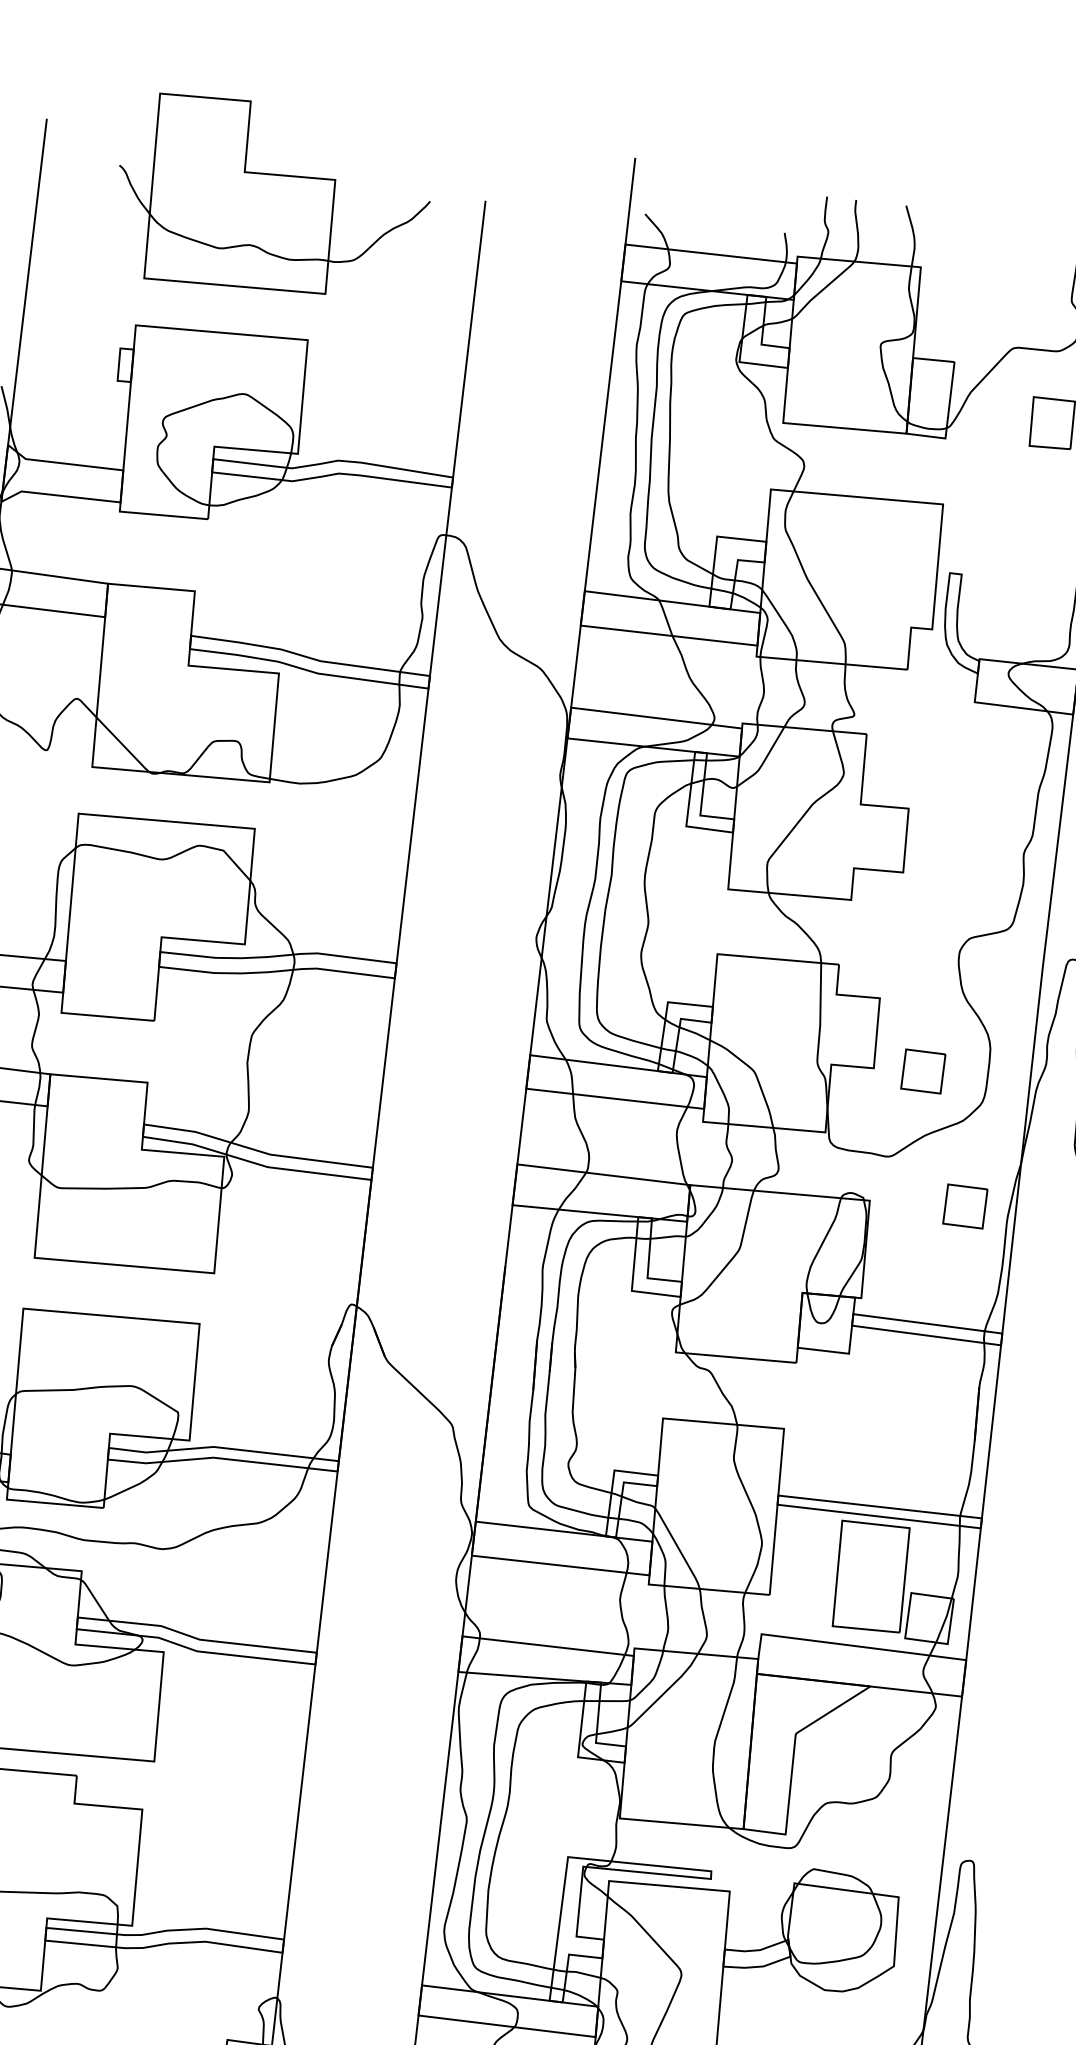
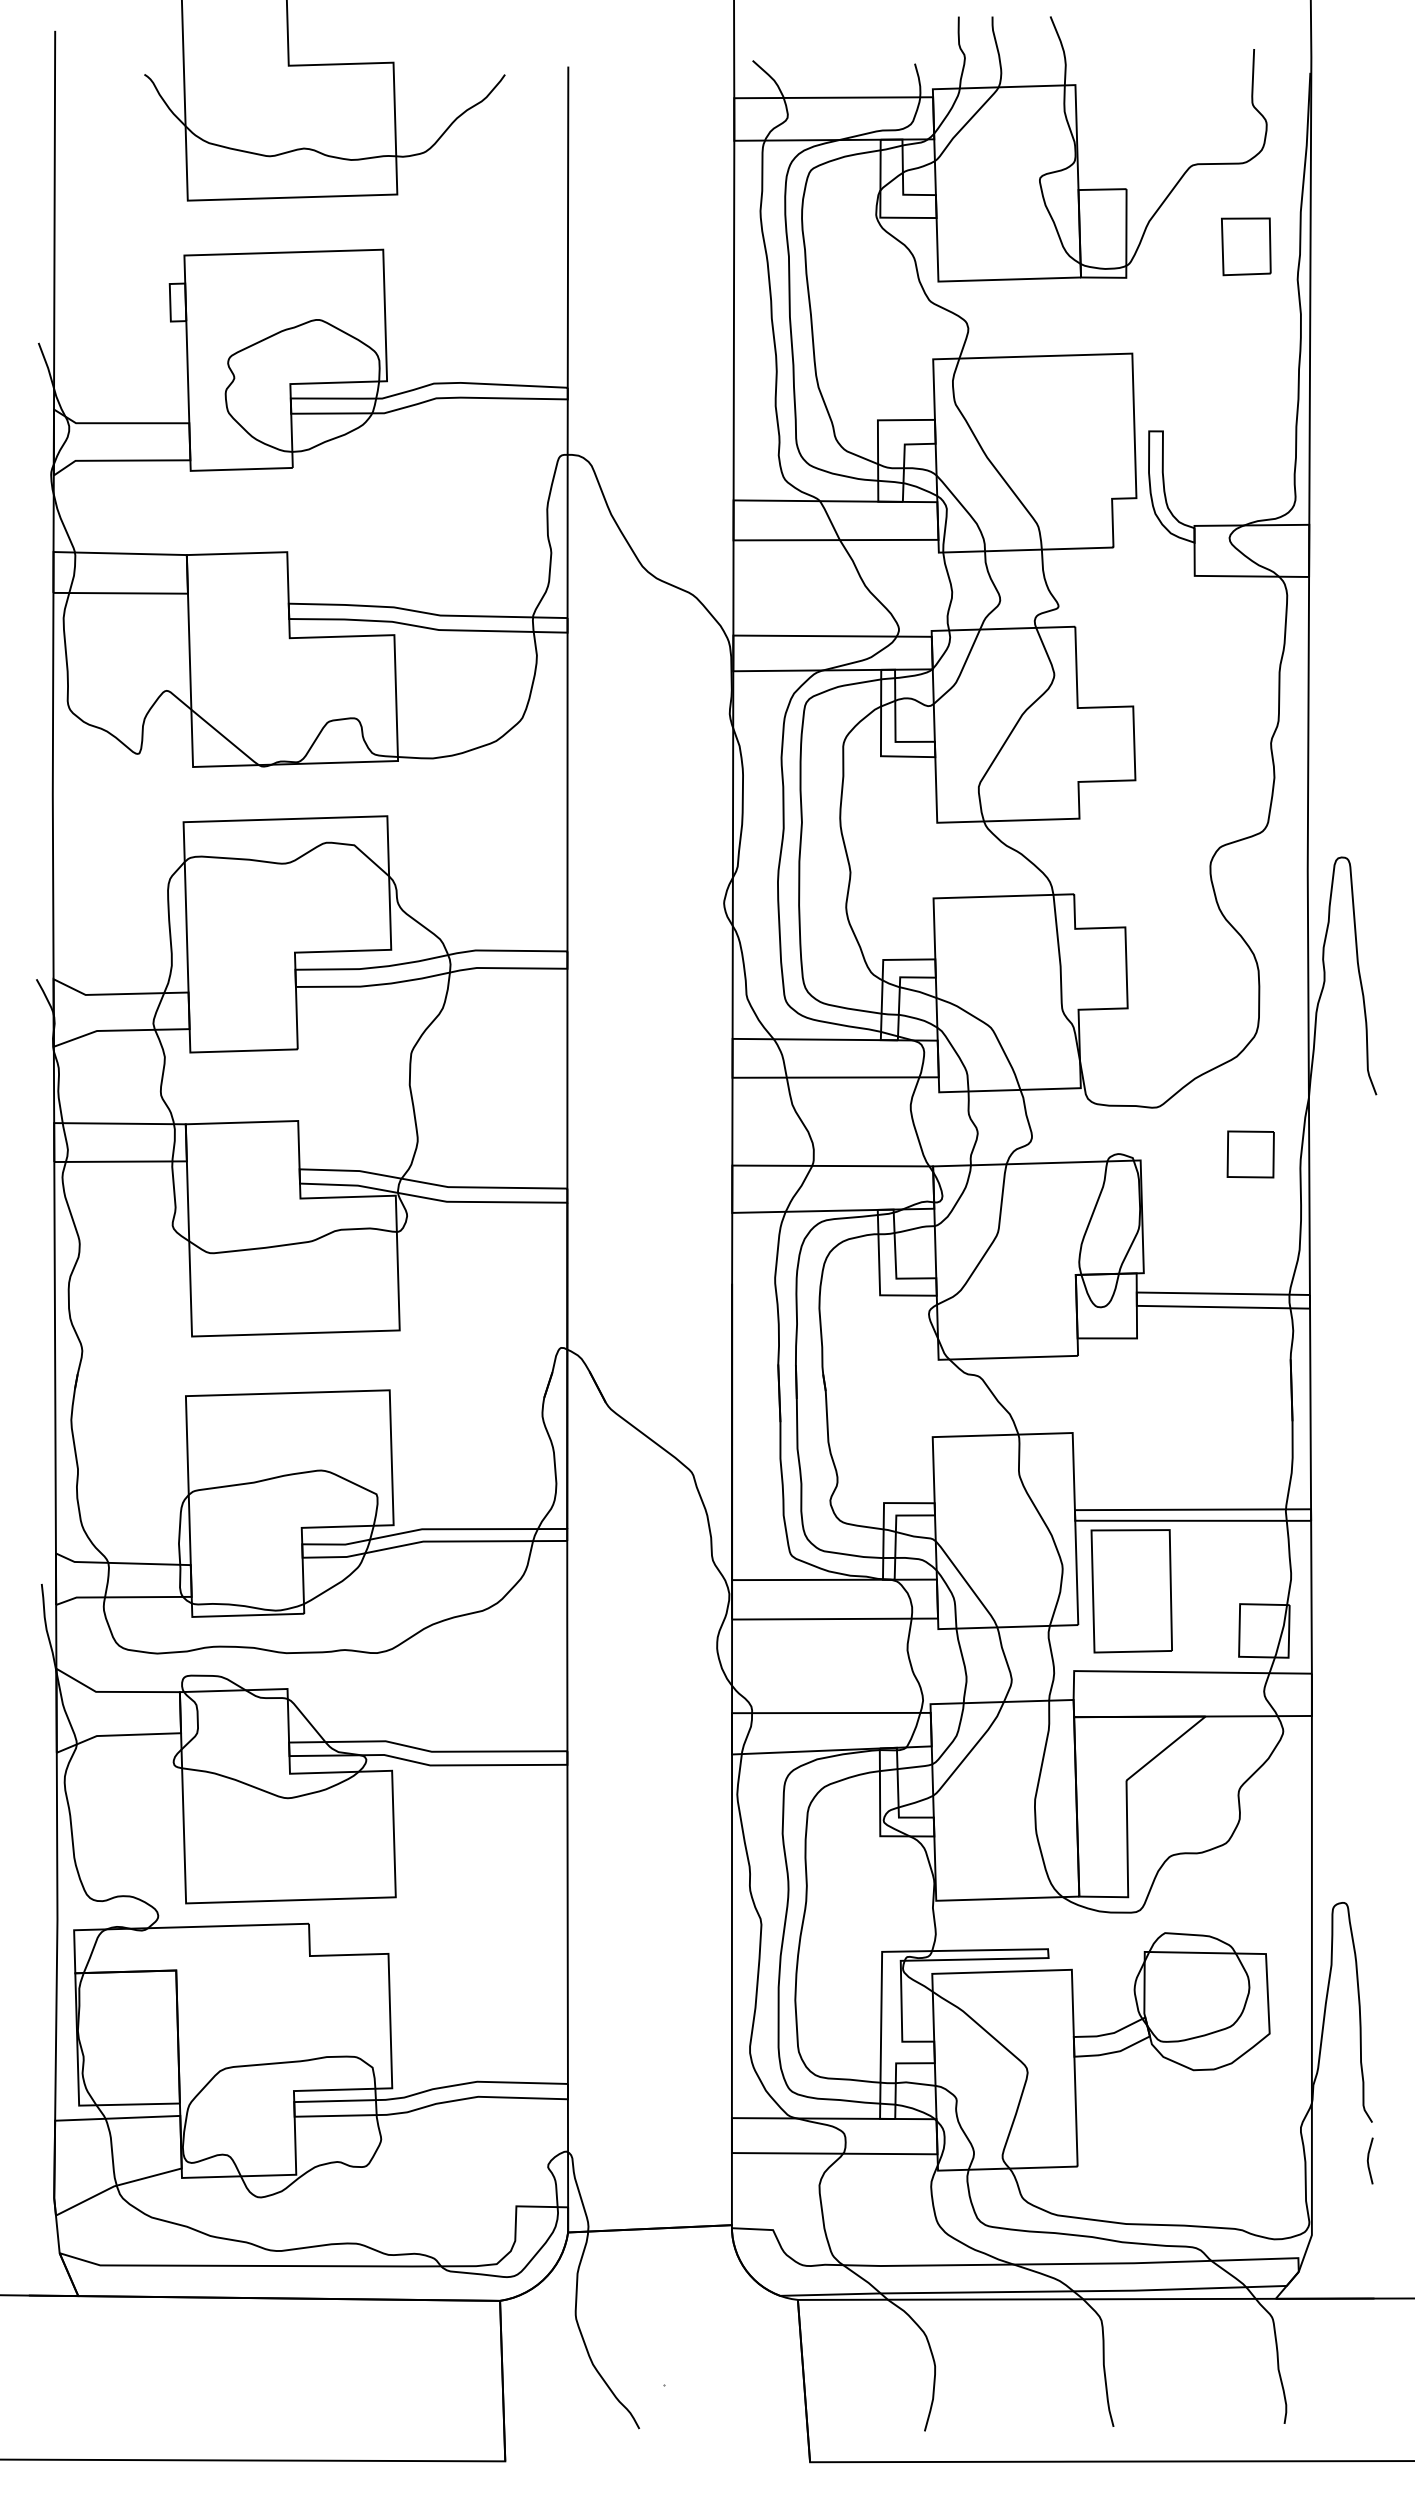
part: (923, 1071) -> (1184, 1005), removed
part: (870, 1577) -> (1131, 1591), moved

